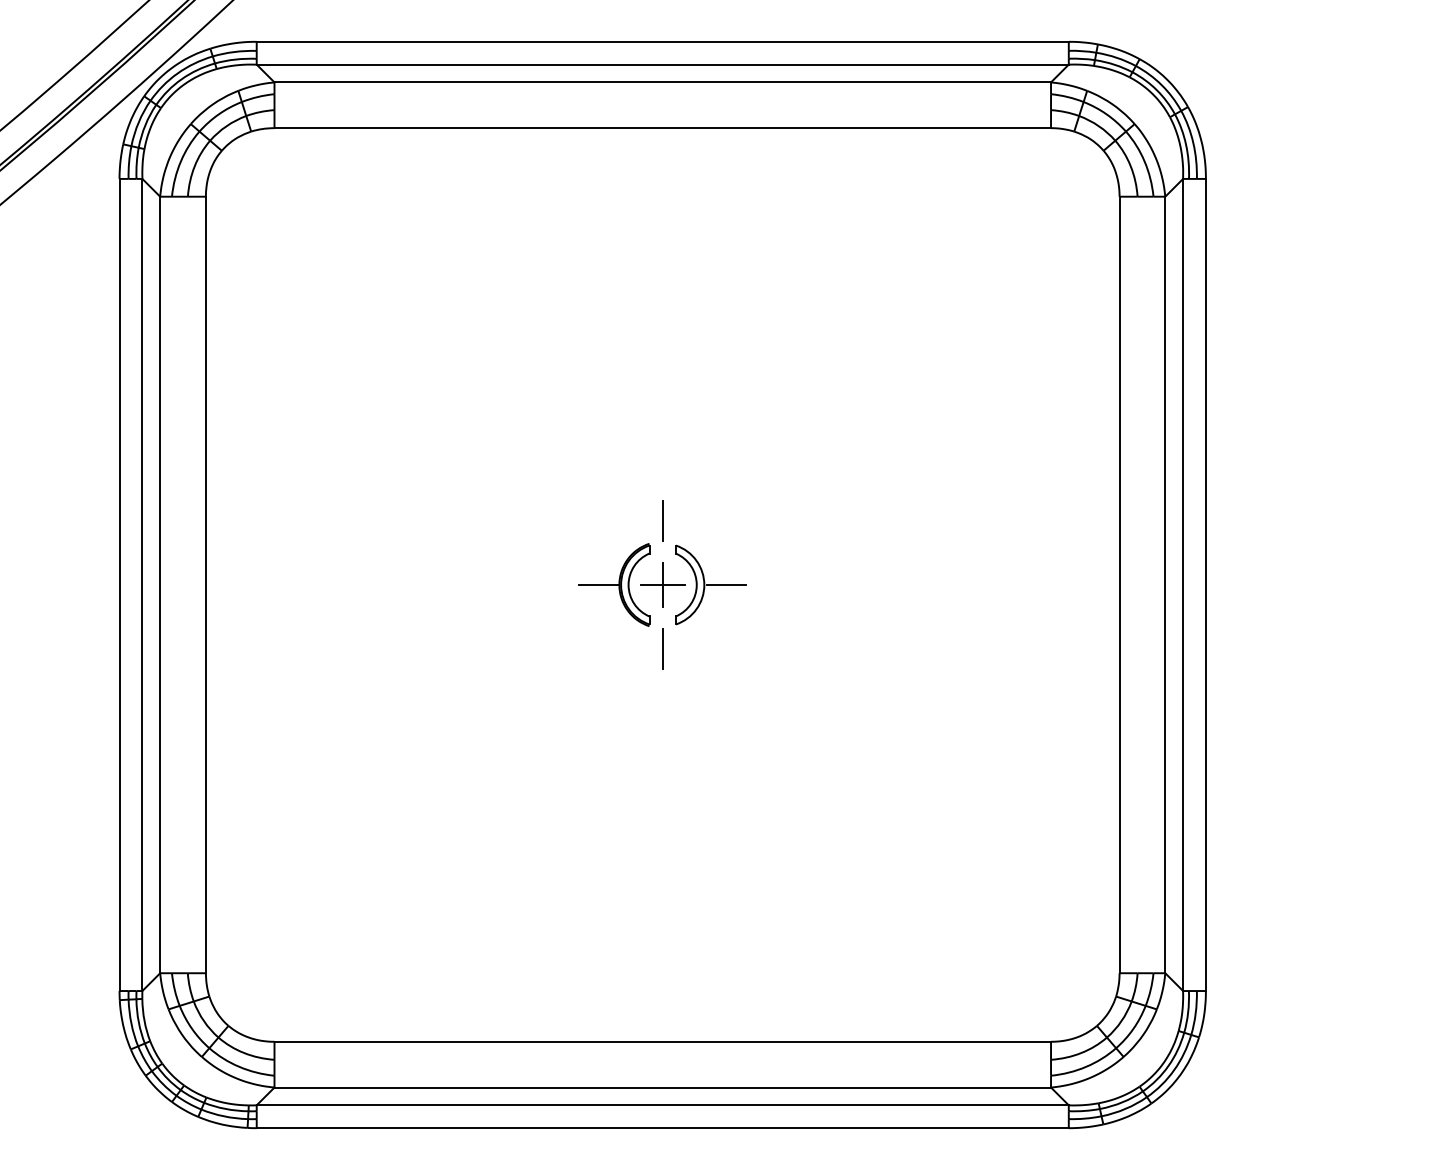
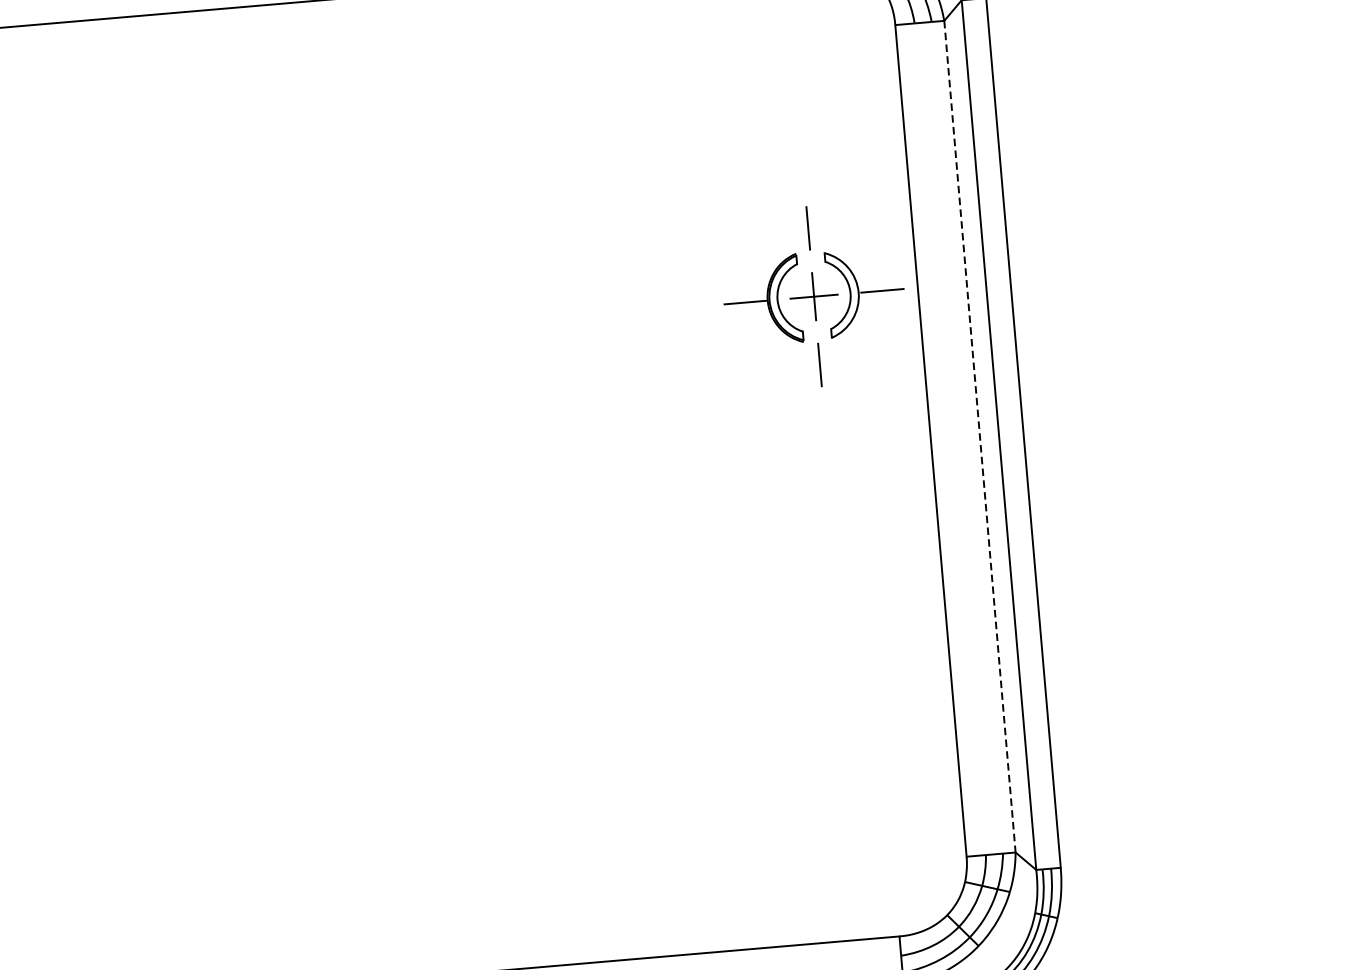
part: (662, 584) -> (813, 296), moved
line: (1165, 585) -> (980, 437), solid -> dashed

